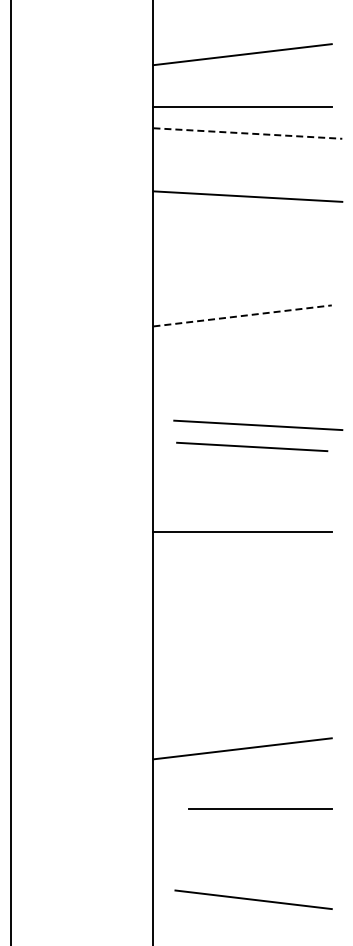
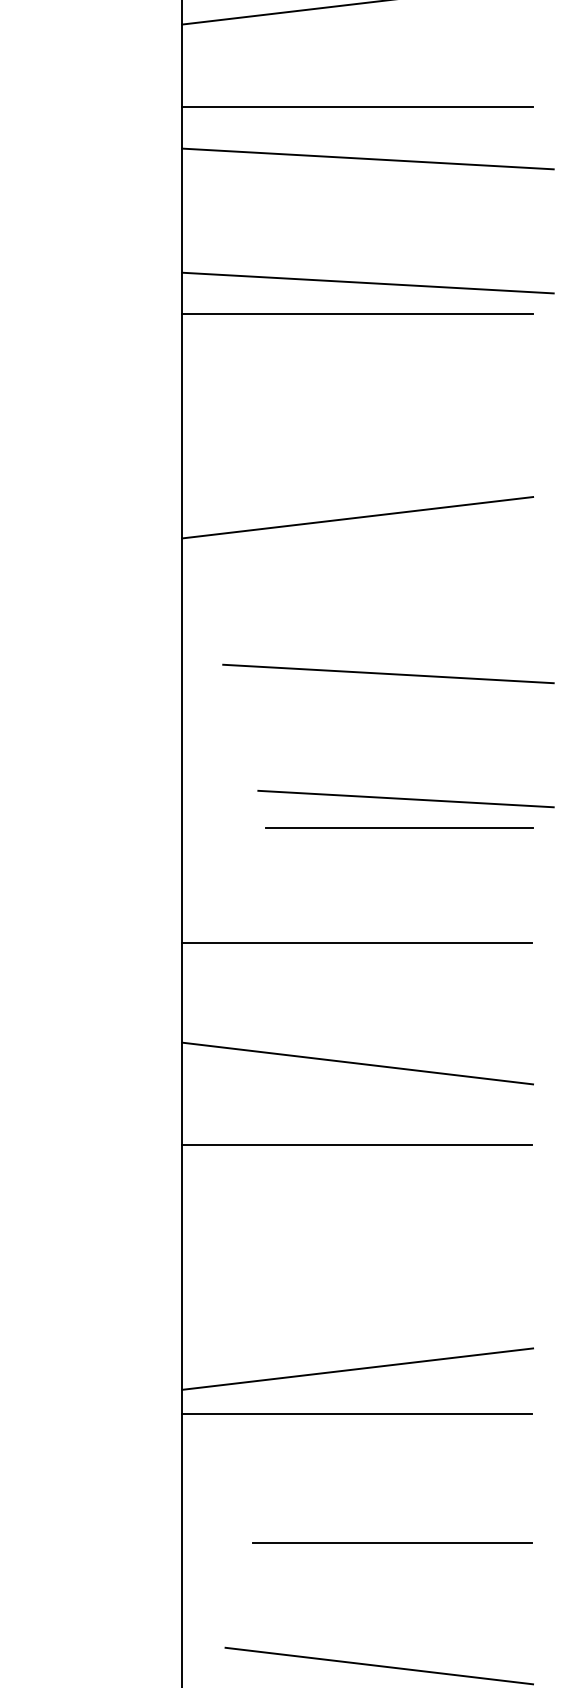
line: (247, 133) -> (367, 158), dashed -> solid
line: (242, 212) -> (357, 314), added
line: (242, 315) -> (357, 516), dashed -> solid
line: (258, 424) -> (388, 672), moved
line: (252, 446) -> (406, 798), moved
line: (263, 473) -> (398, 827), added
line: (242, 593) -> (357, 1063), added
line: (242, 635) -> (357, 1146), added
line: (242, 771) -> (357, 1413), added
line: (260, 808) -> (392, 1541), moved

